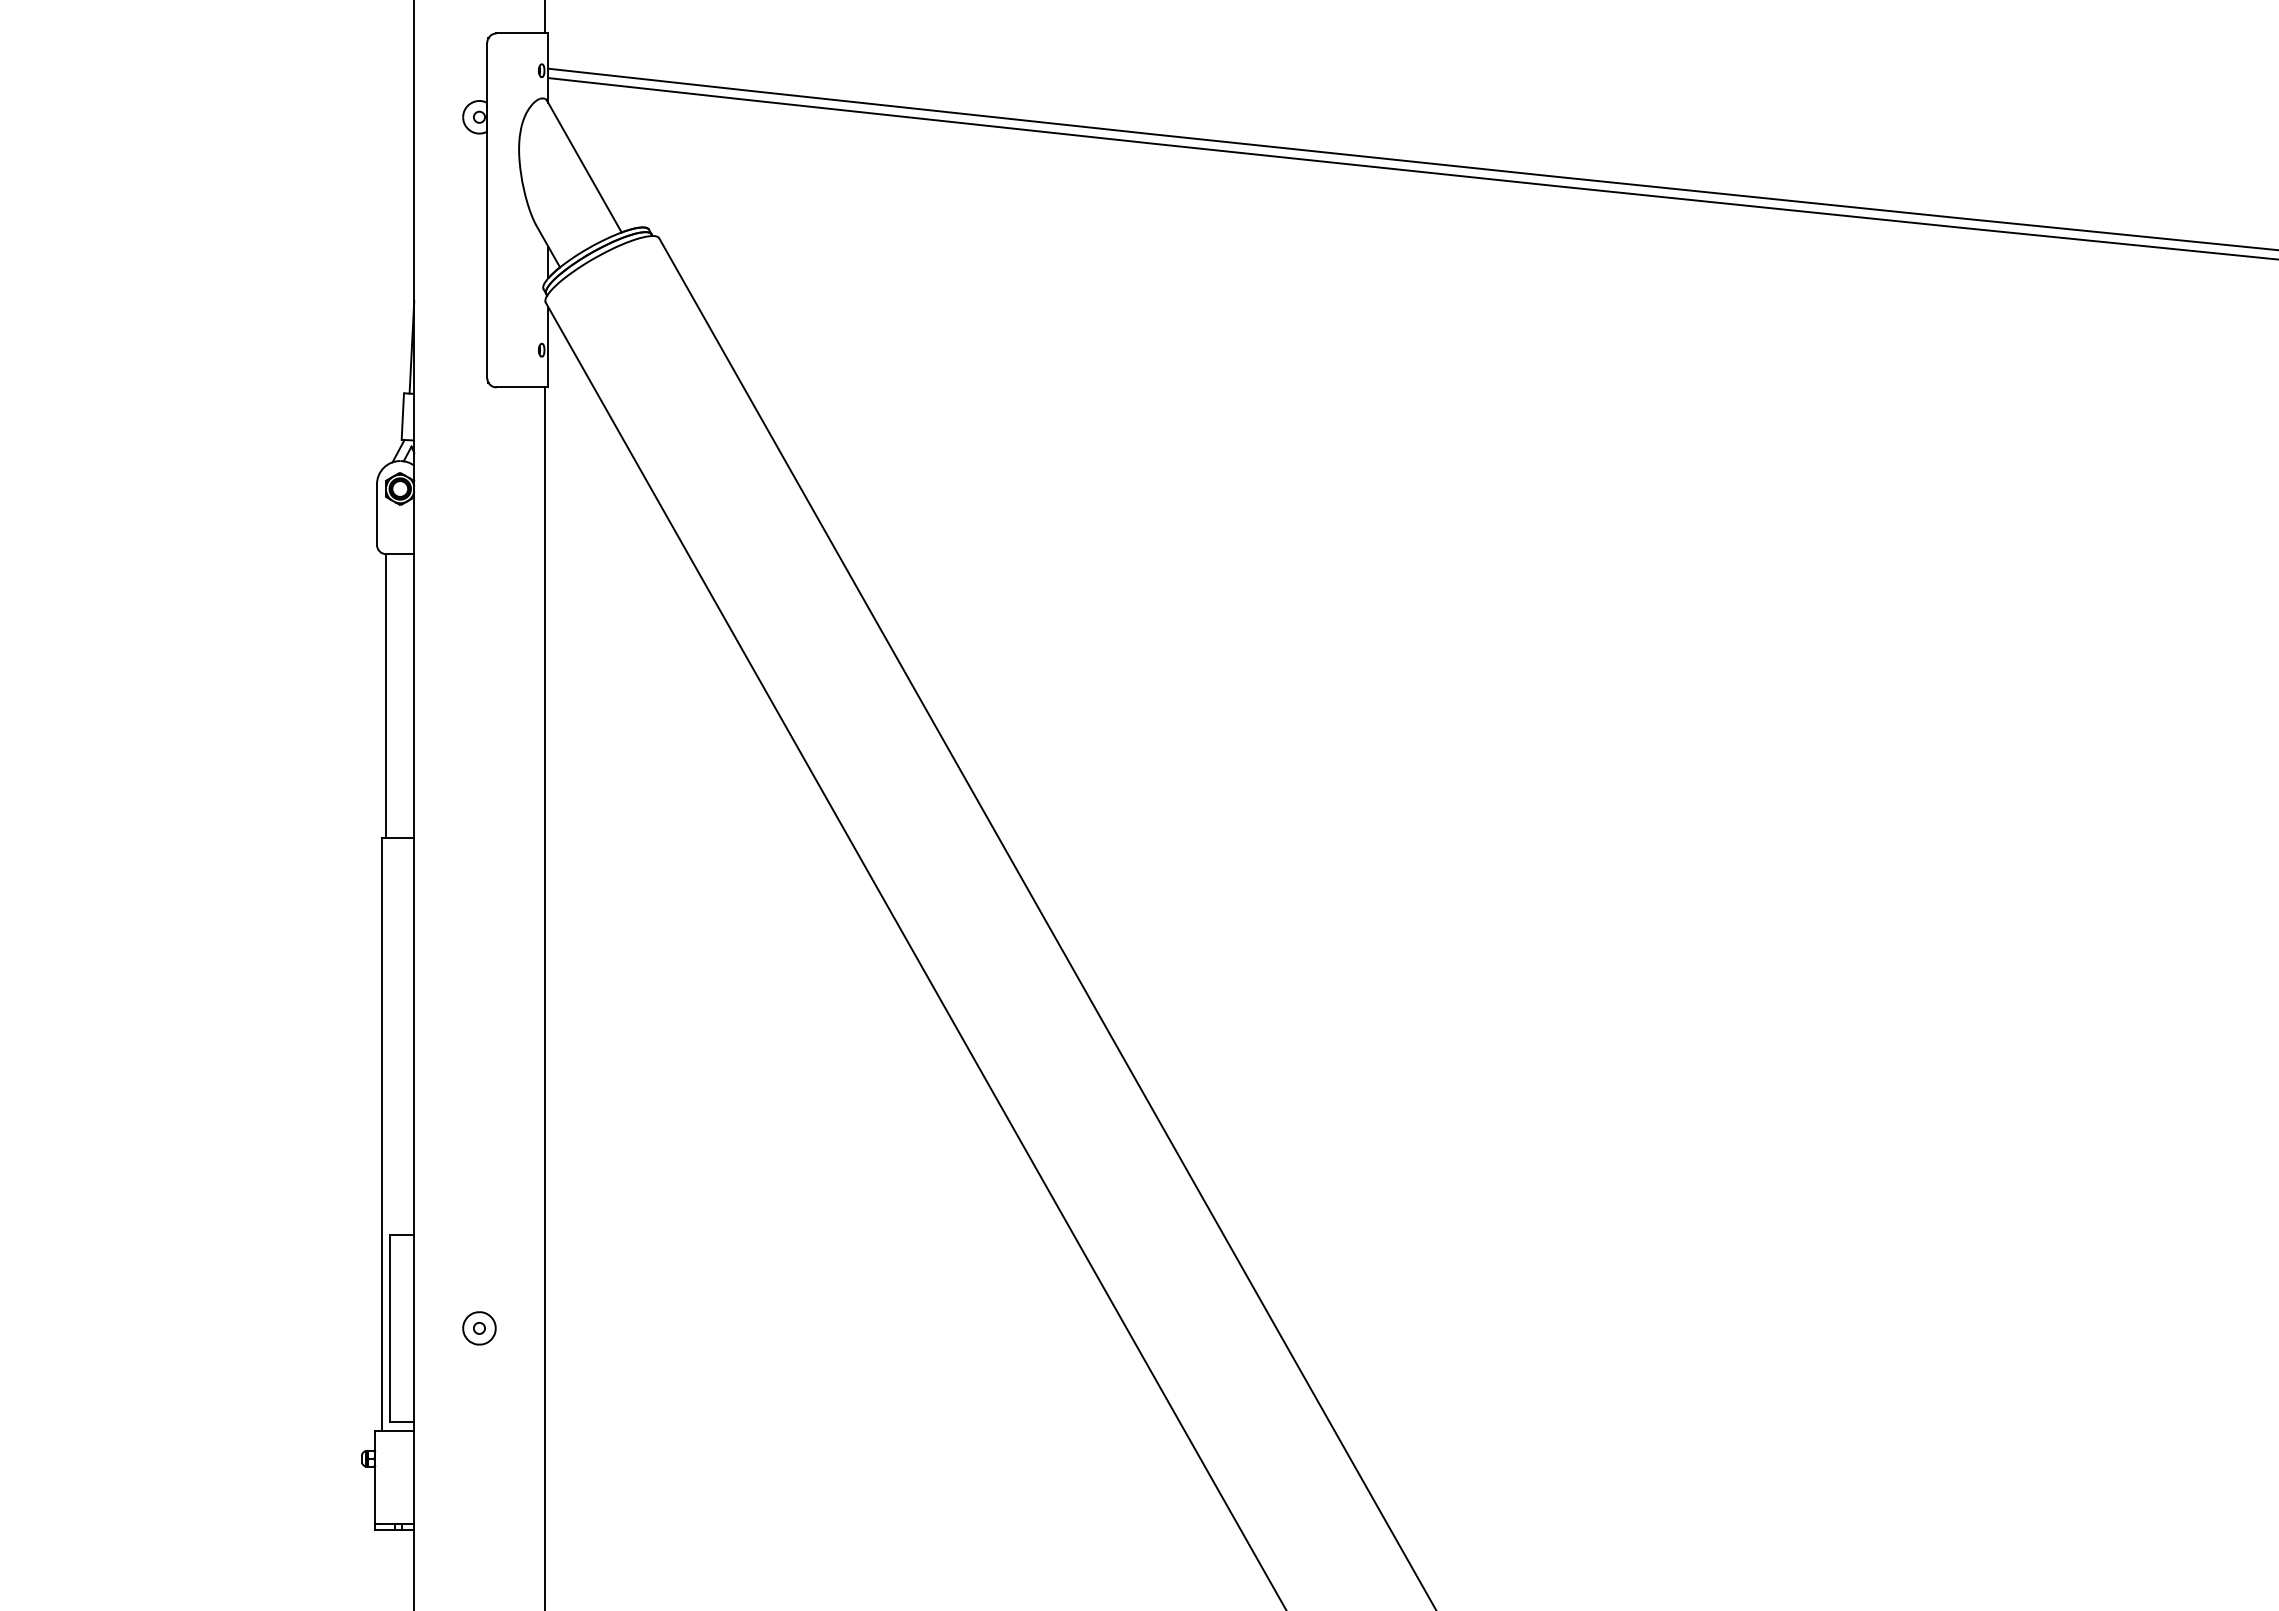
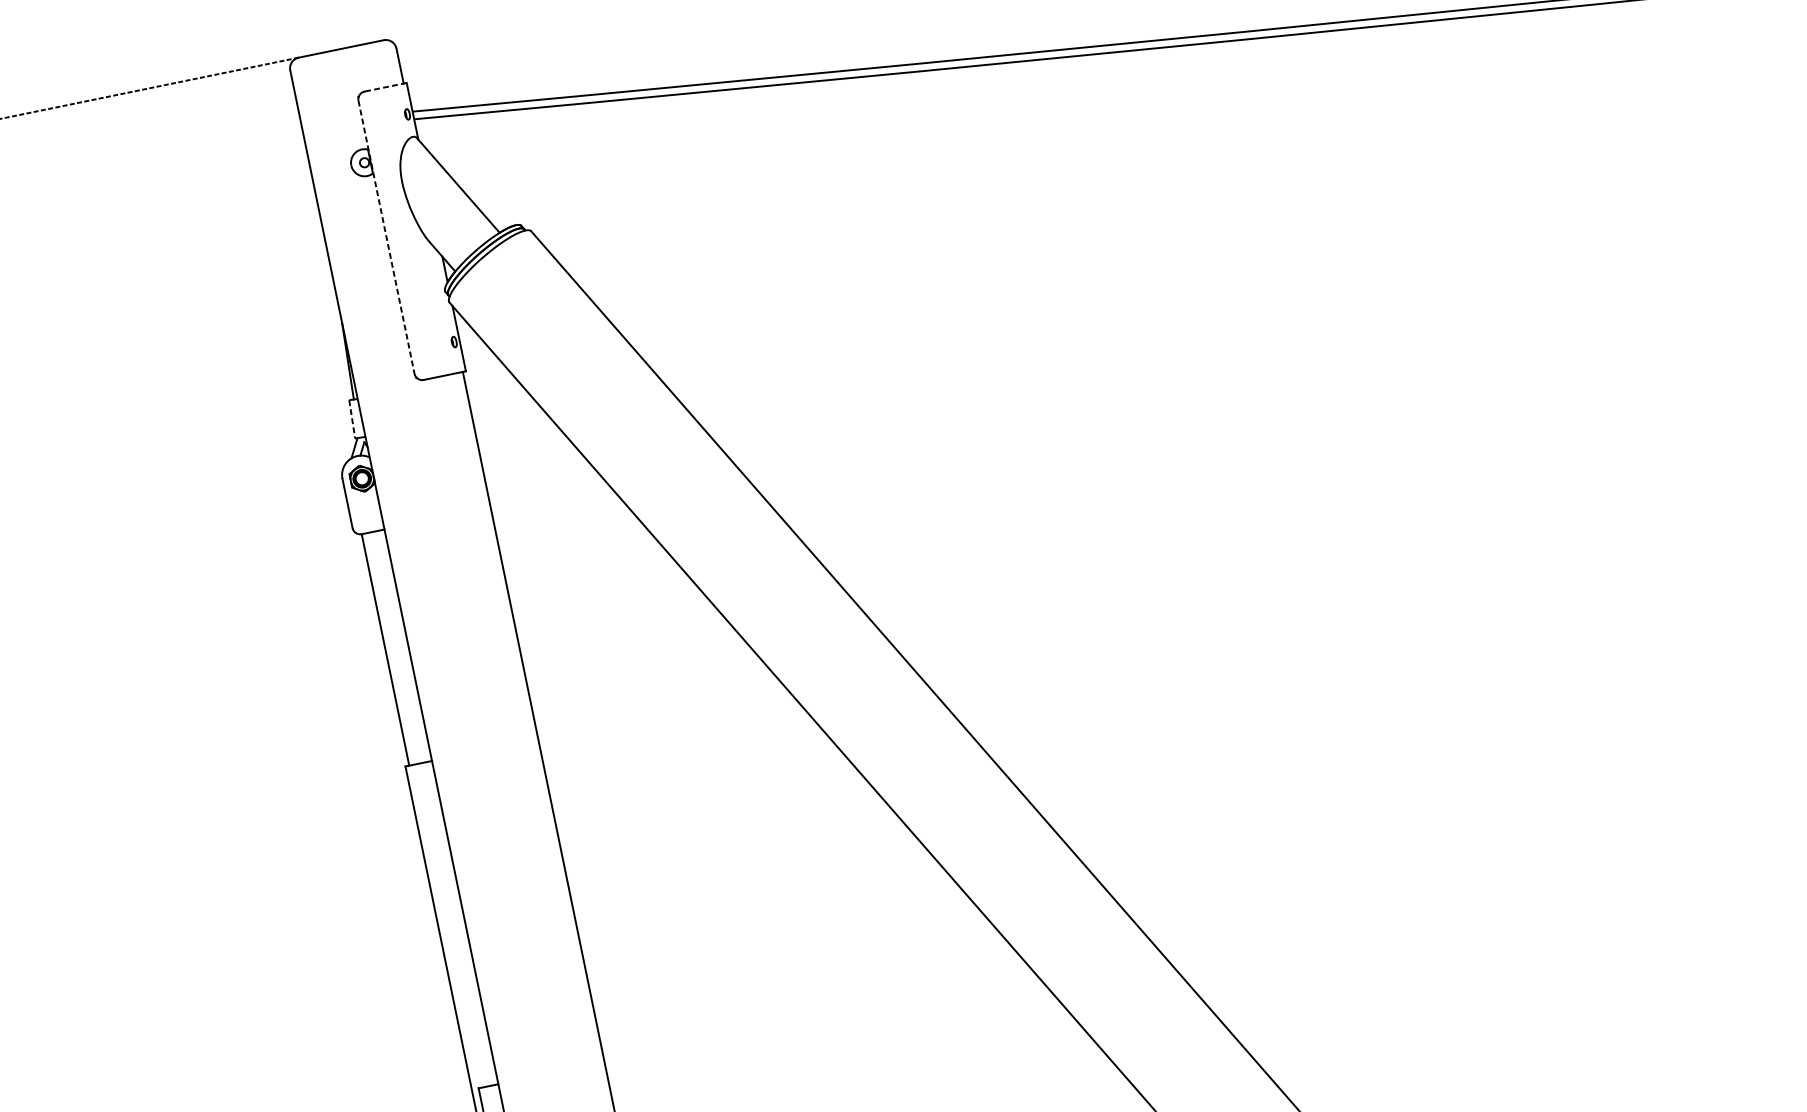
line: (522, 33) -> (385, 87), solid -> dashed
line: (487, 210) -> (386, 237), solid -> dashed
line: (402, 417) -> (352, 420), solid -> dashed

